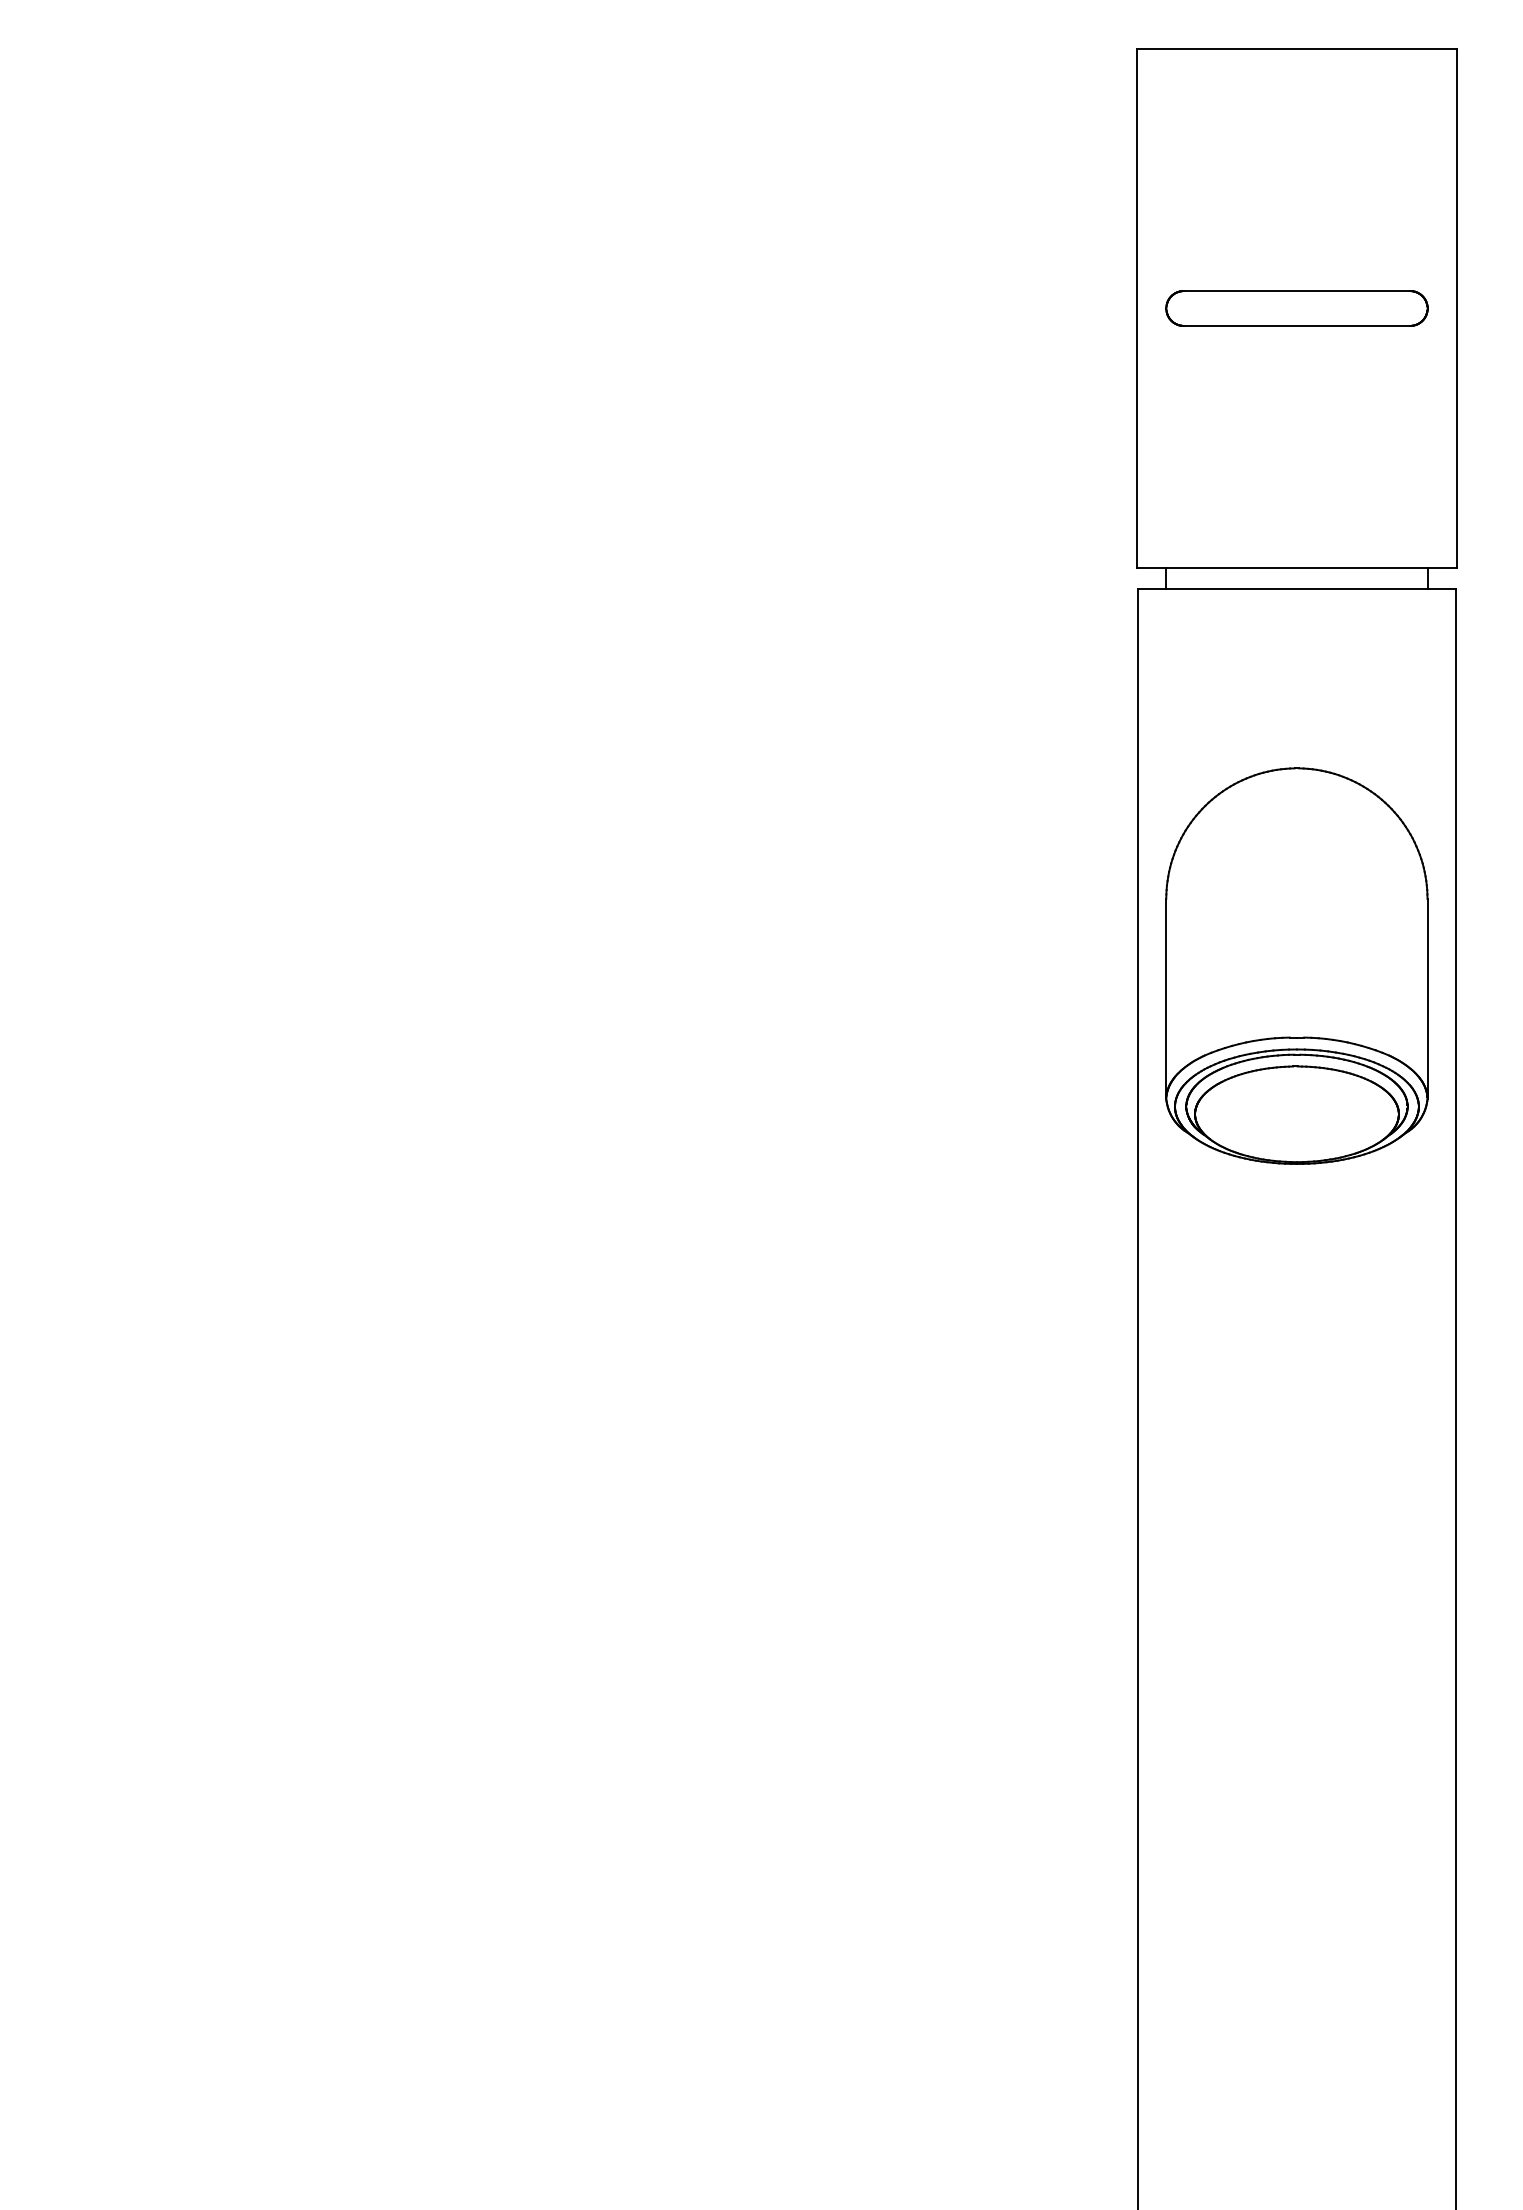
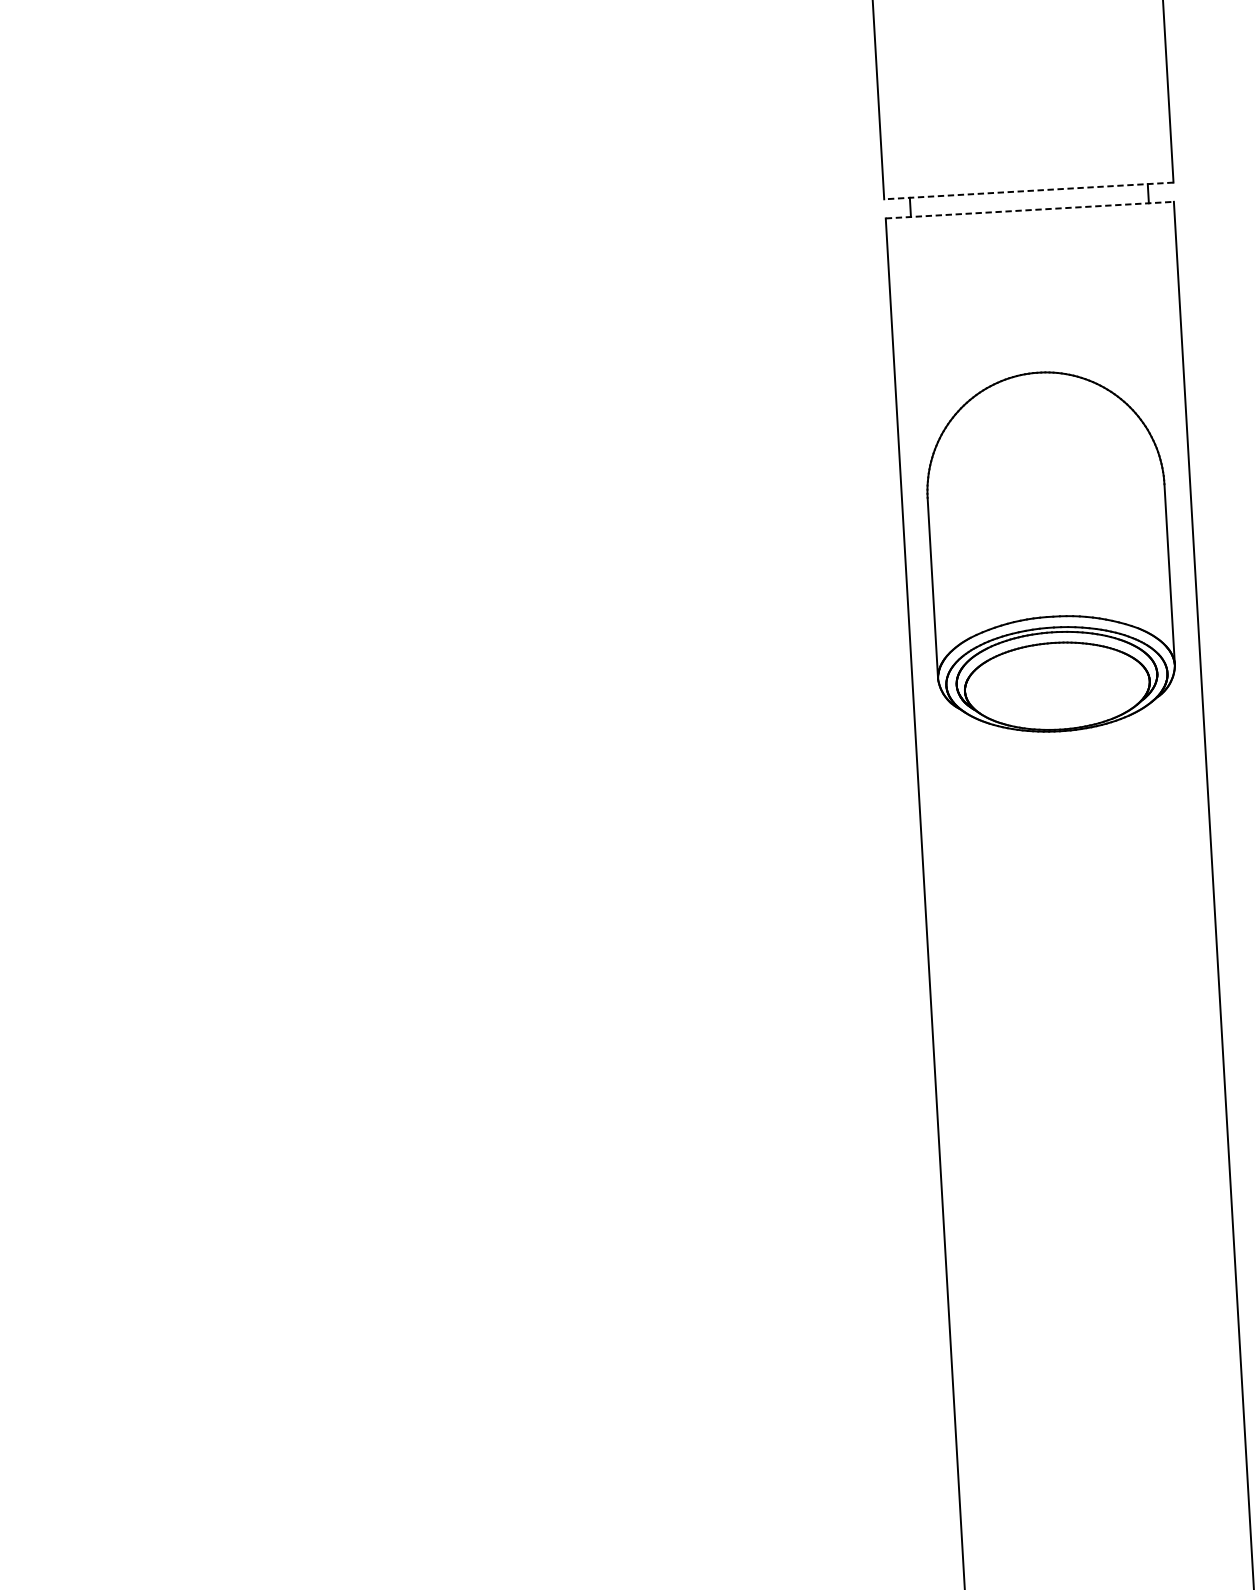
line: (1297, 567) -> (1029, 190), solid -> dashed
line: (1296, 589) -> (1029, 210), solid -> dashed

